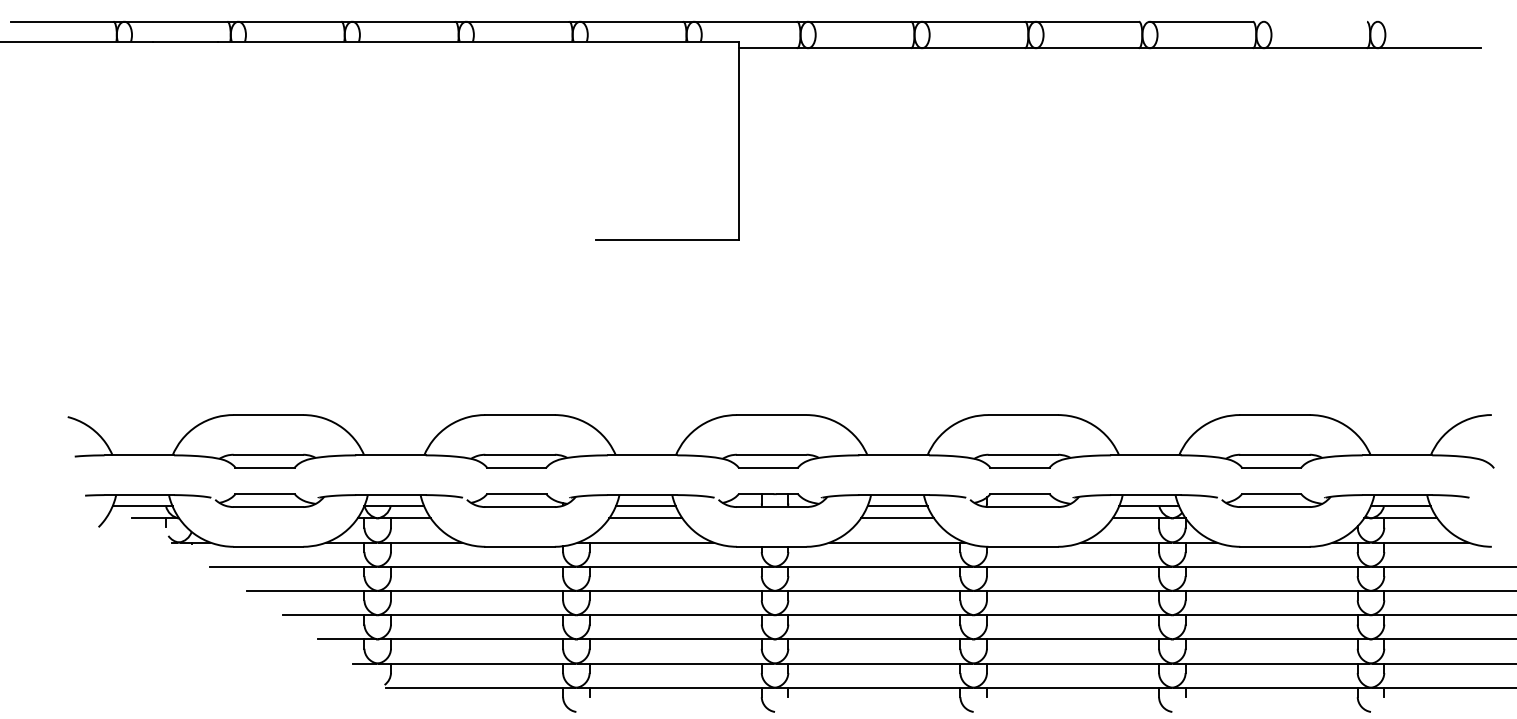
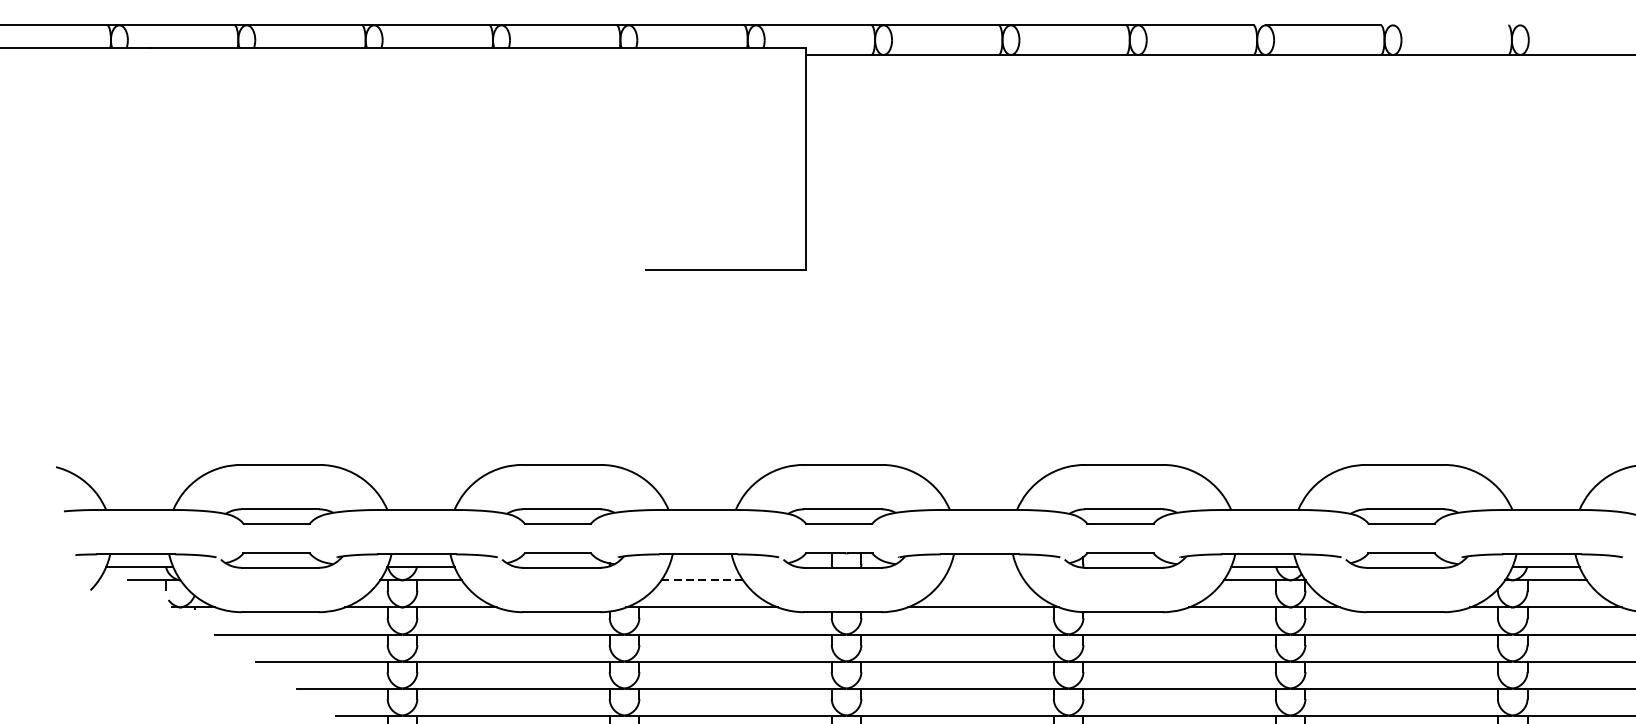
line: (645, 506) -> (701, 567), removed
line: (897, 506) -> (983, 567), removed
line: (645, 518) -> (701, 580), solid -> dashed
line: (897, 518) -> (983, 580), removed

